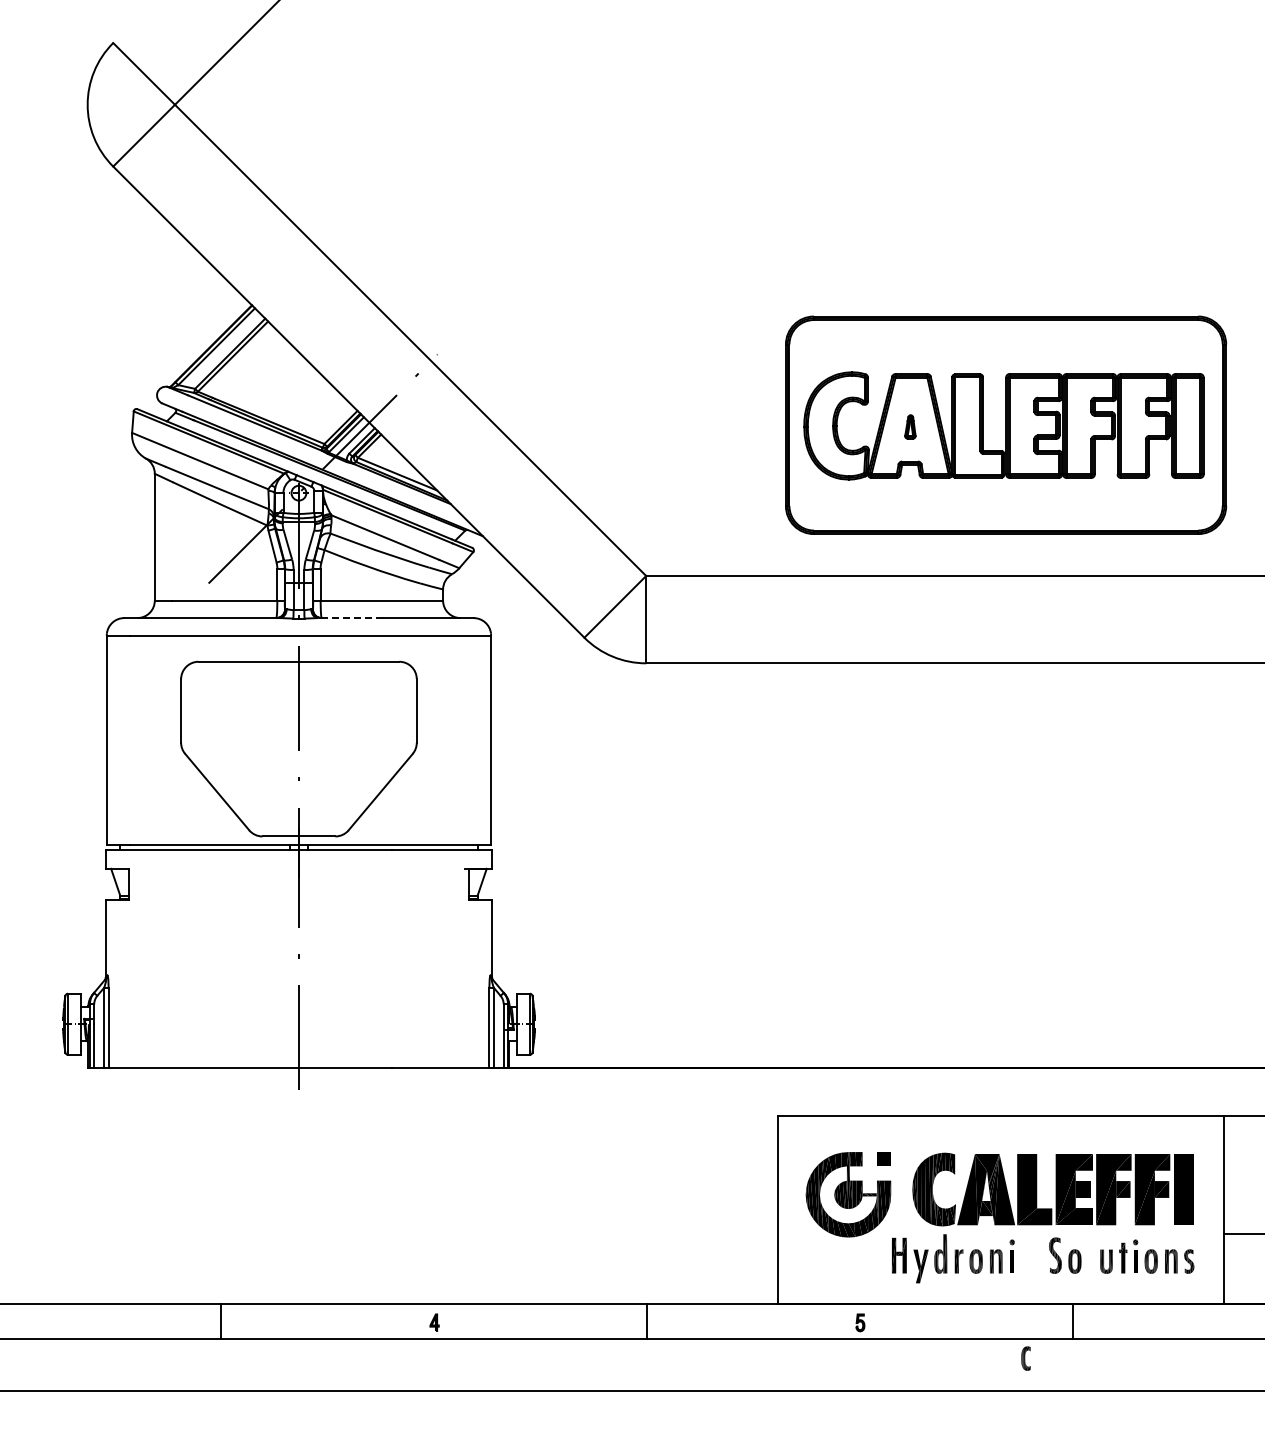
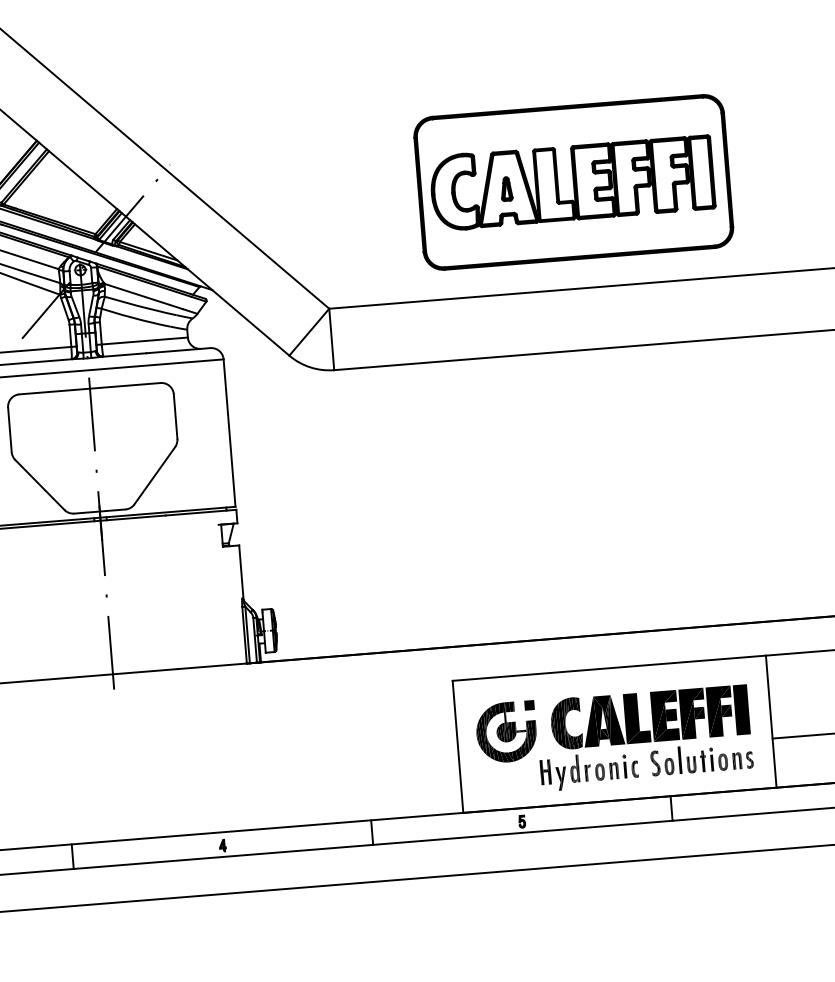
part: (910, 426) -> (506, 188), size x1.43
line: (350, 618) -> (123, 355), dashed -> solid
line: (1090, 1253) -> (680, 759), added
part: (1025, 1358) -> (634, 769), moved

